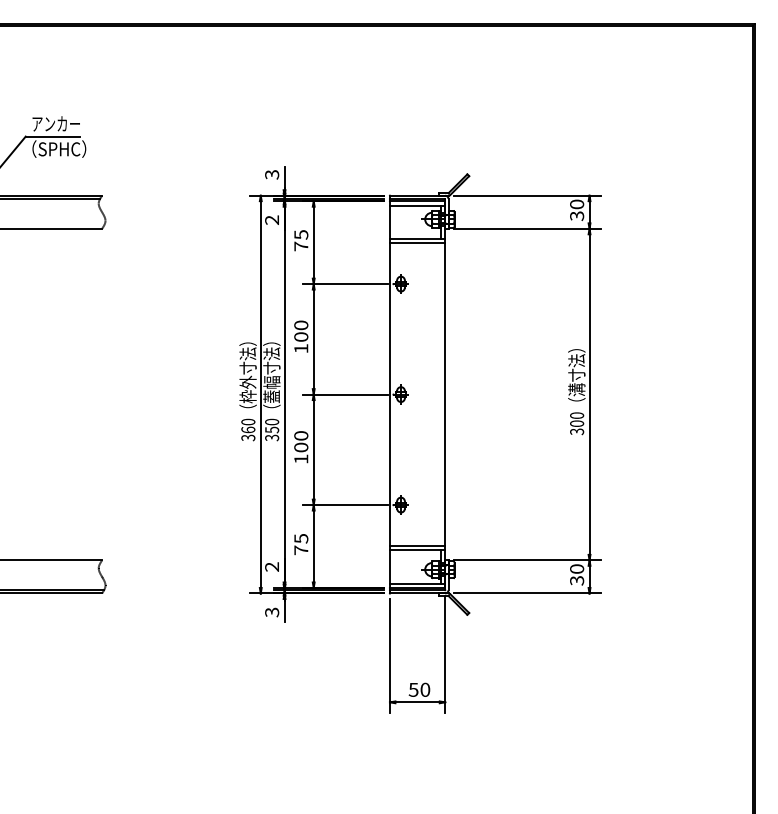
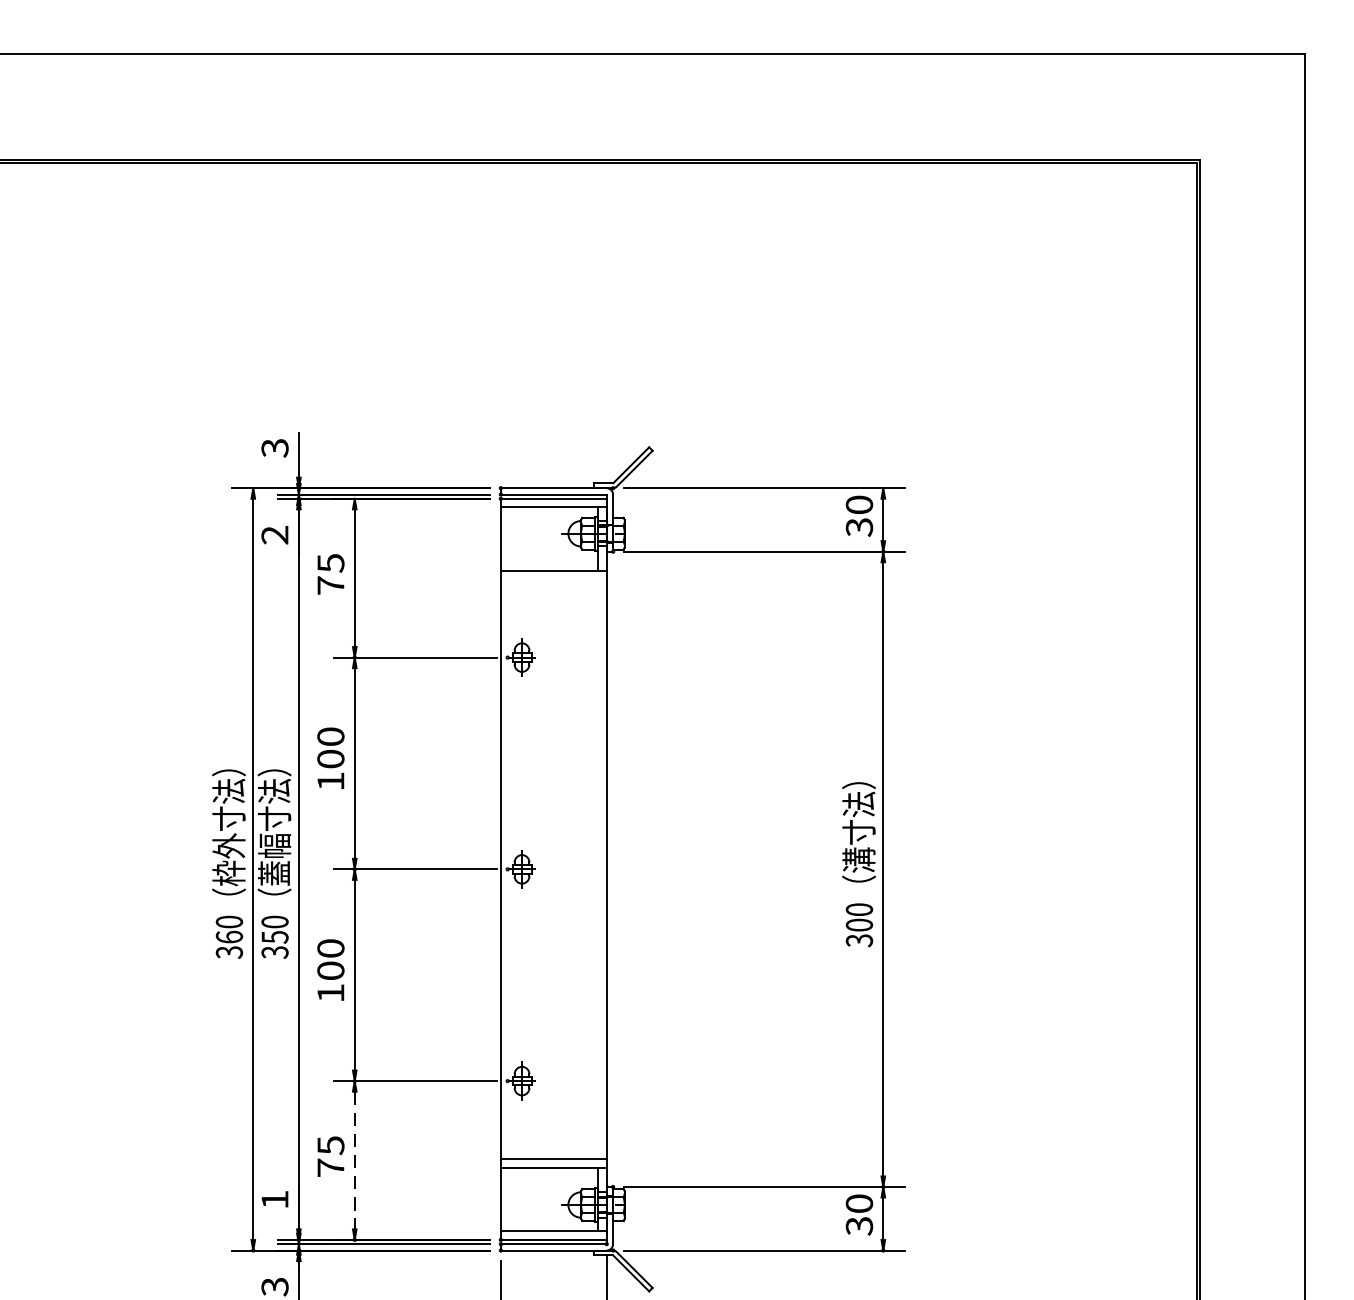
line: (417, 243) -> (553, 579), removed
line: (313, 546) -> (354, 1160), solid -> dashed
text: (271, 566) -> (273, 1198), 2 -> 1

